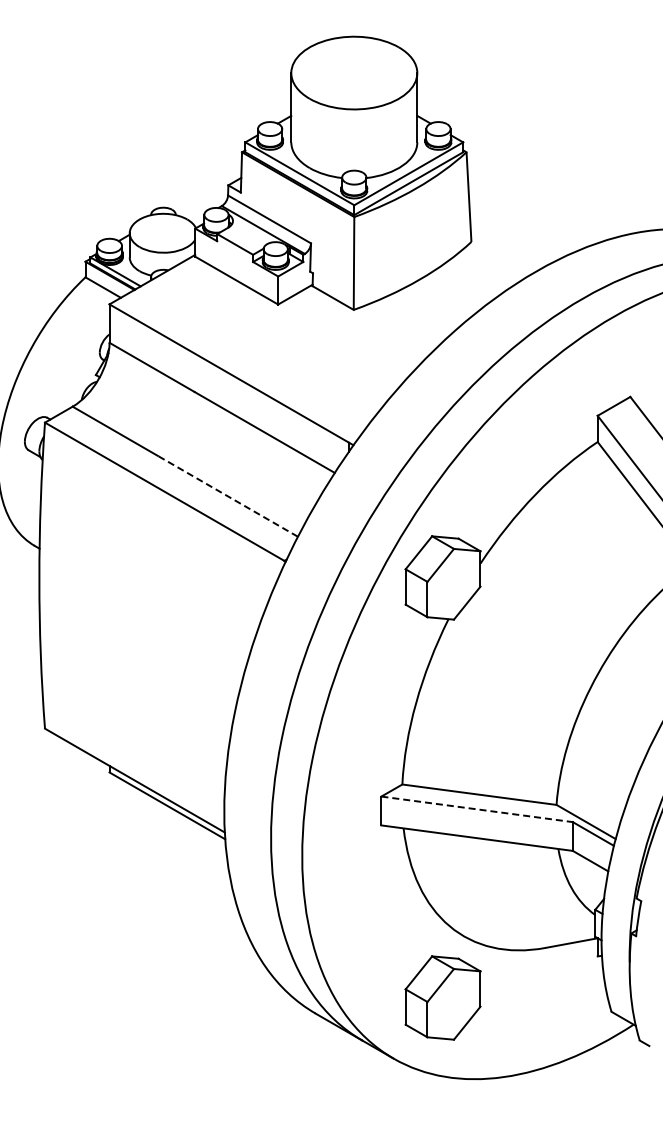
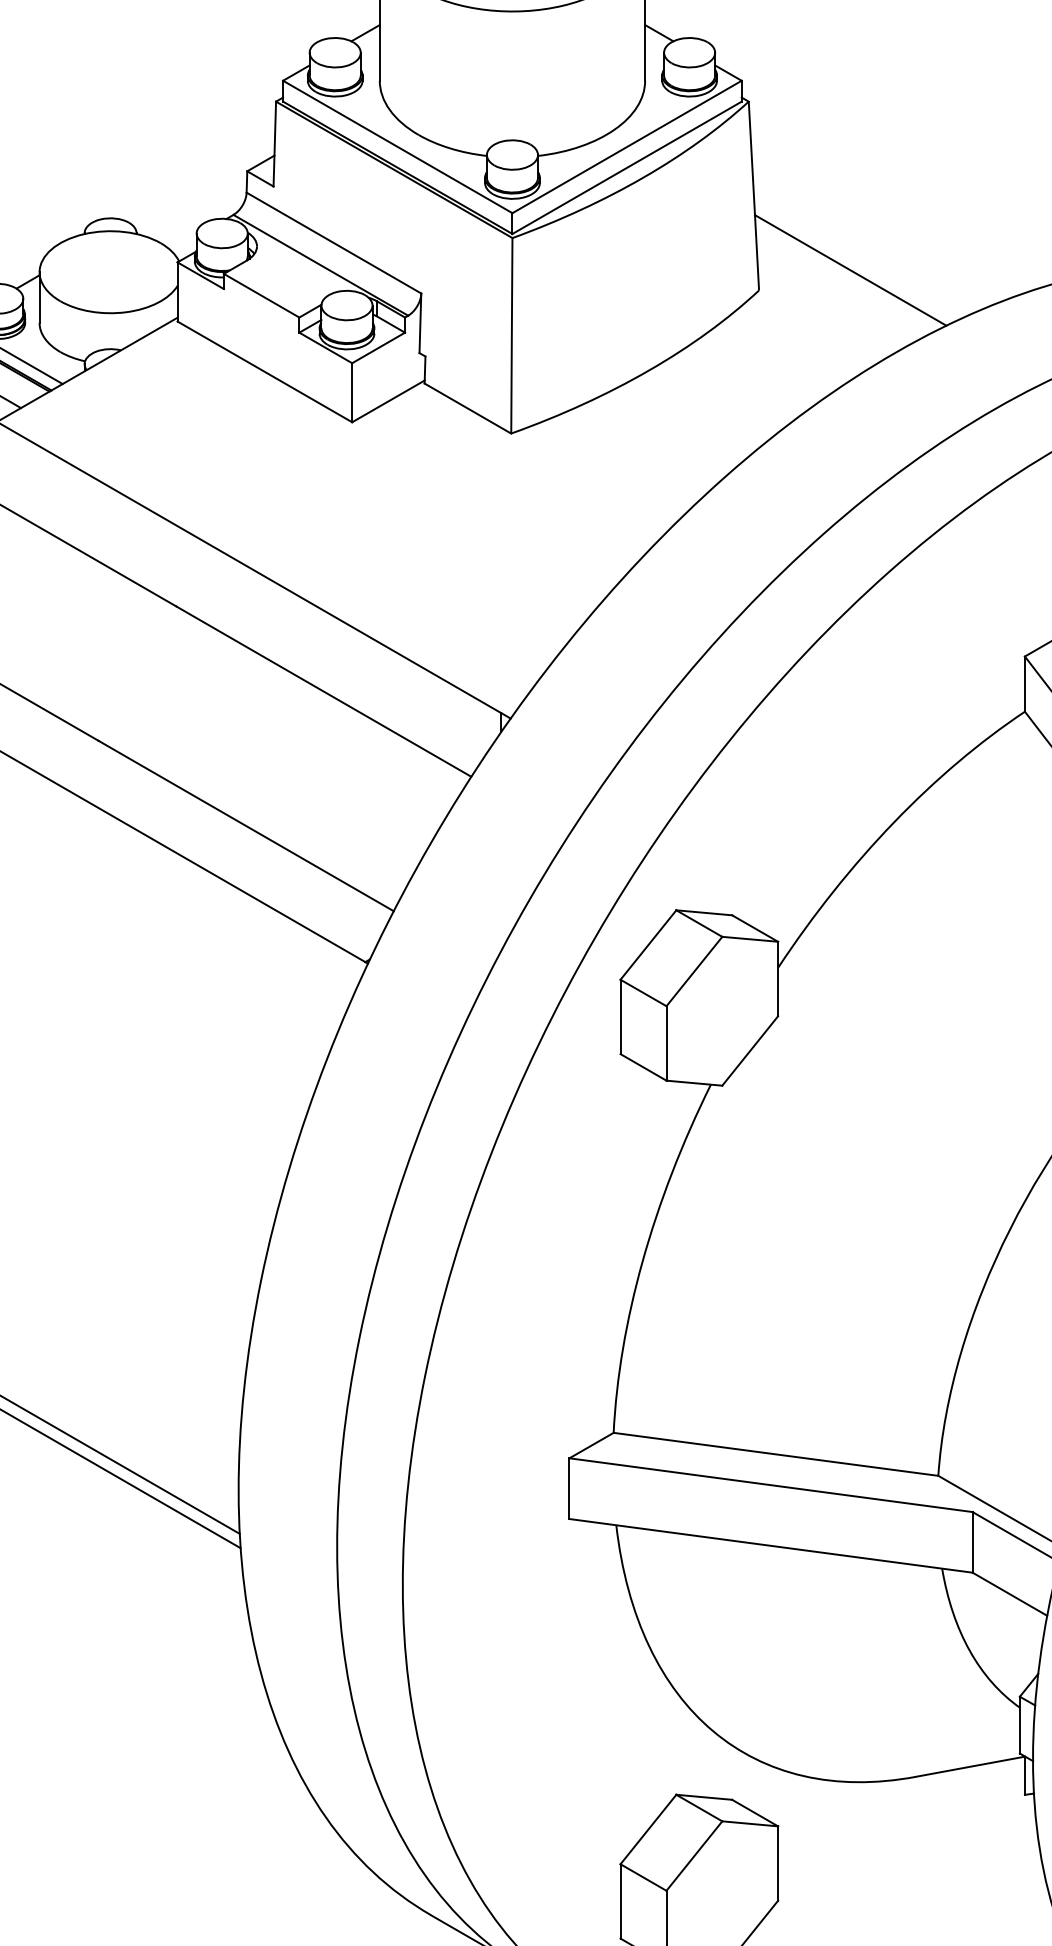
line: (514, 232) -> (849, 270), added
line: (227, 496) -> (245, 826), dashed -> solid
line: (477, 809) -> (771, 1485), dashed -> solid

